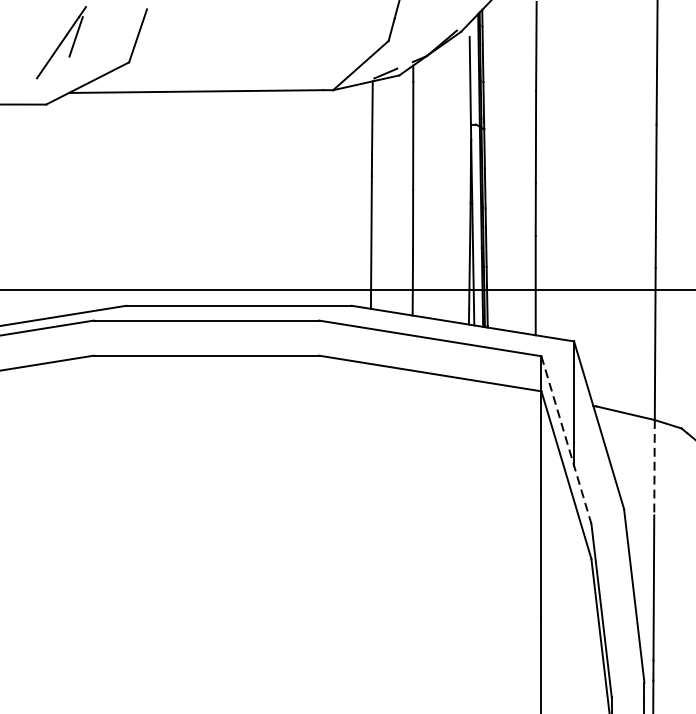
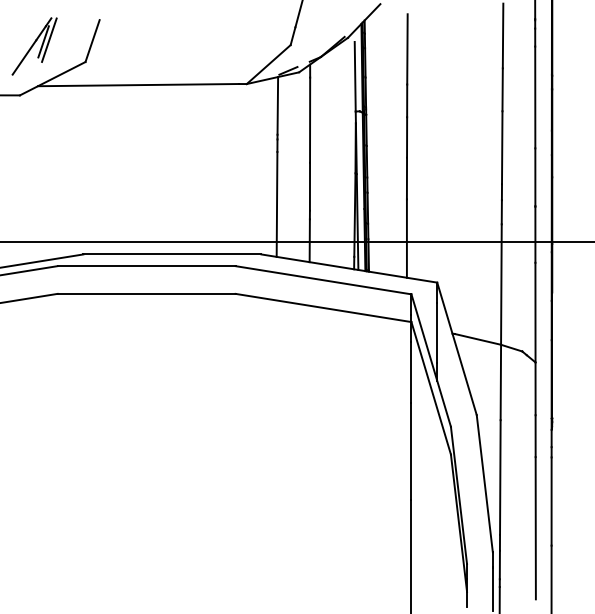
line: (83, 33) -> (49, 39), added
line: (566, 441) -> (431, 361), dashed -> solid
line: (654, 467) -> (500, 382), dashed -> solid

